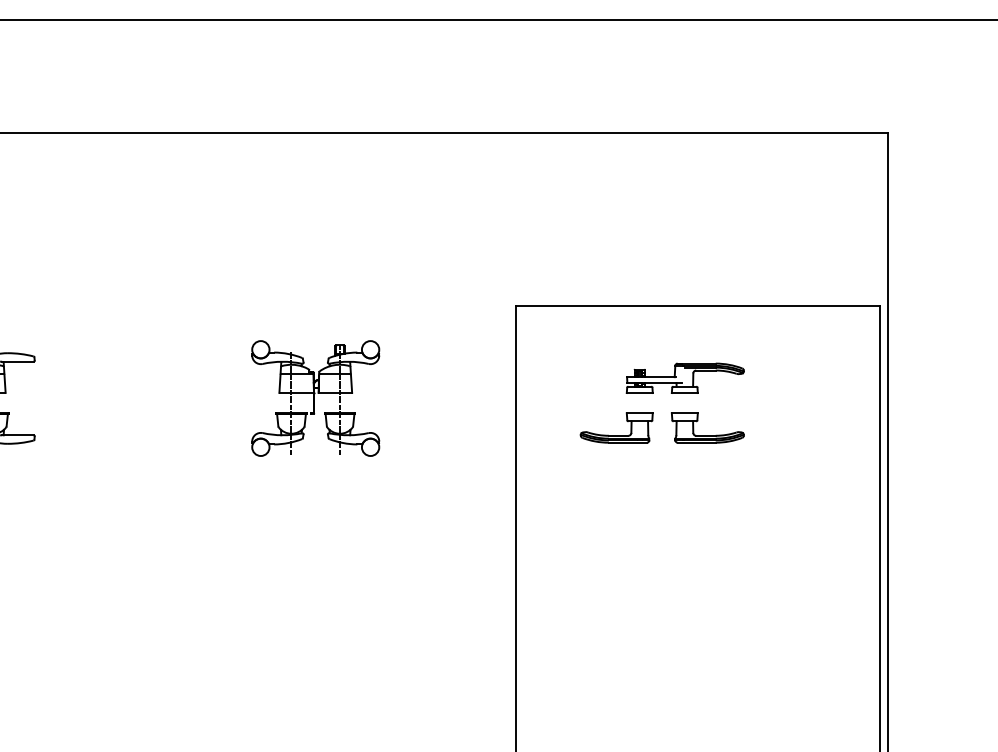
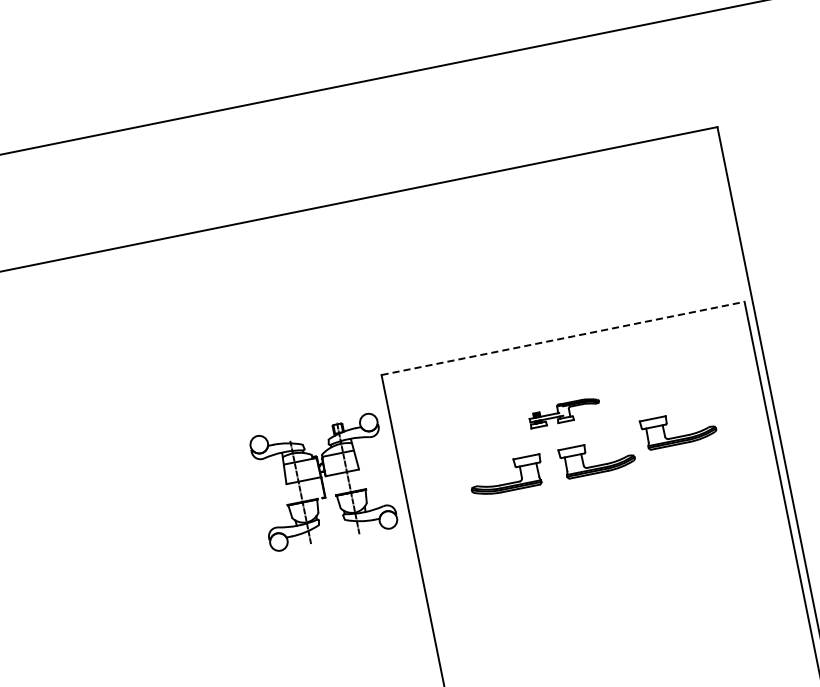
line: (698, 306) -> (563, 338), solid -> dashed
part: (684, 377) -> (563, 412), size x0.6
part: (315, 398) -> (323, 482), moved
part: (791, 423) -> (679, 436), added

